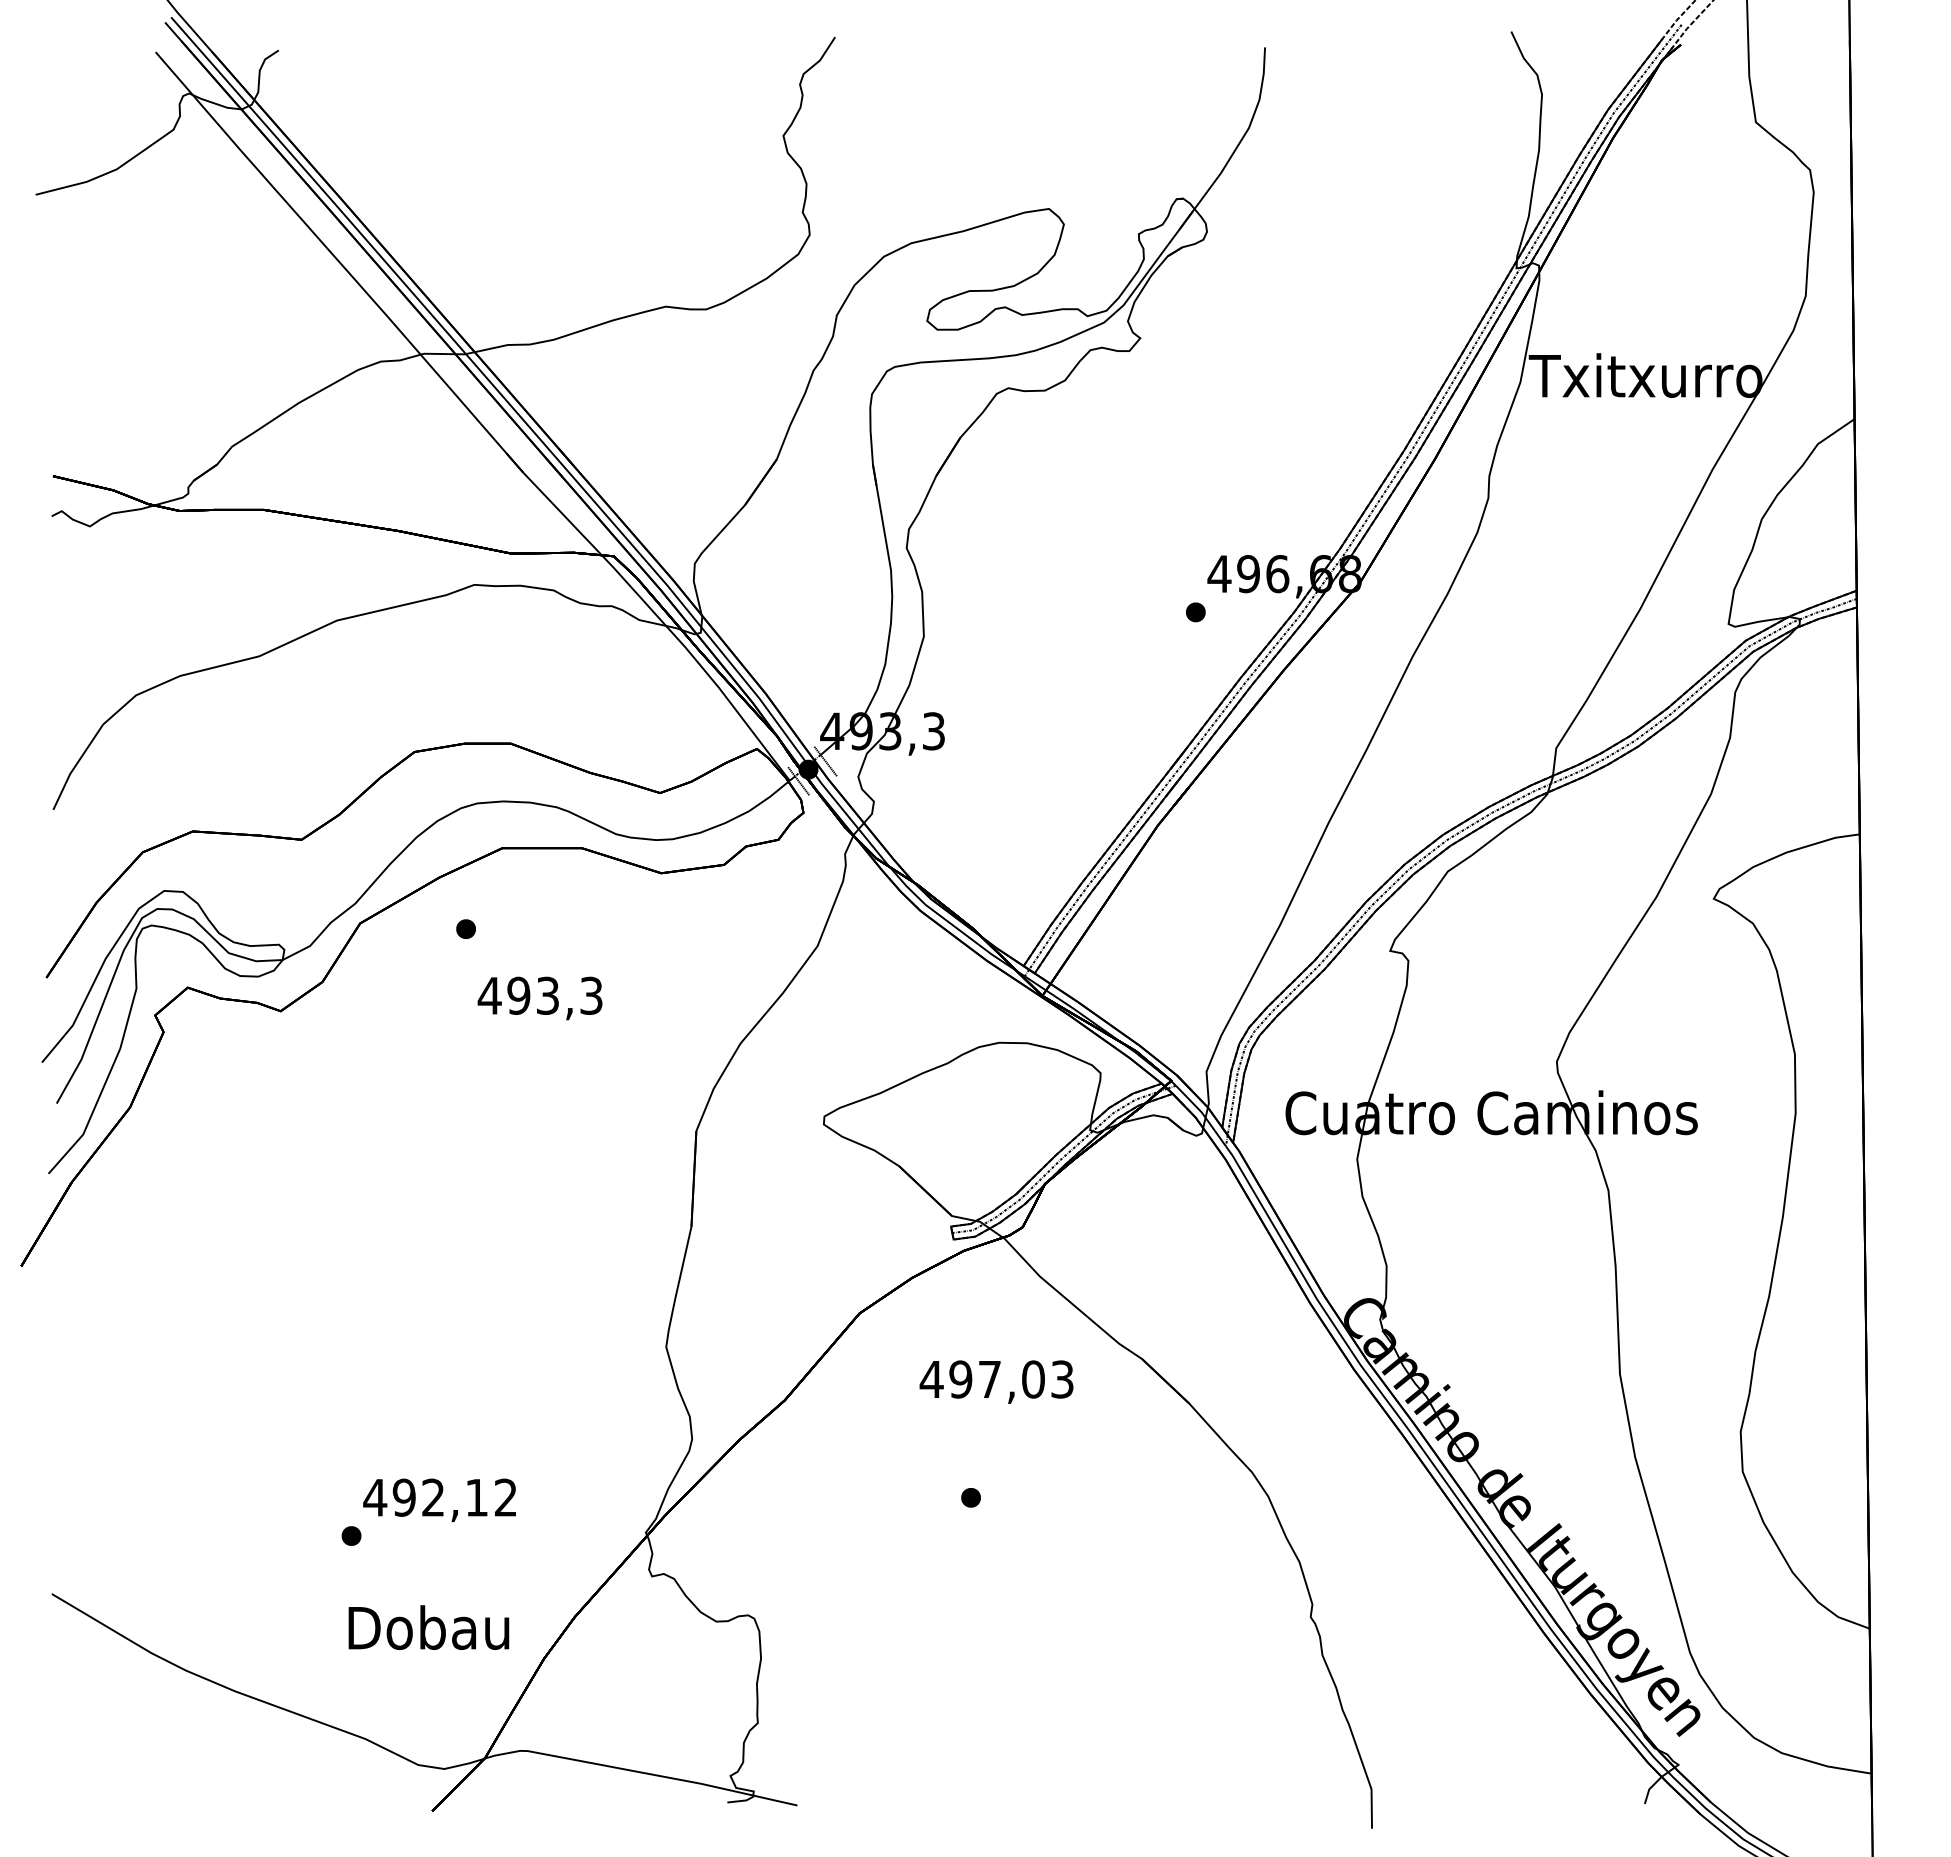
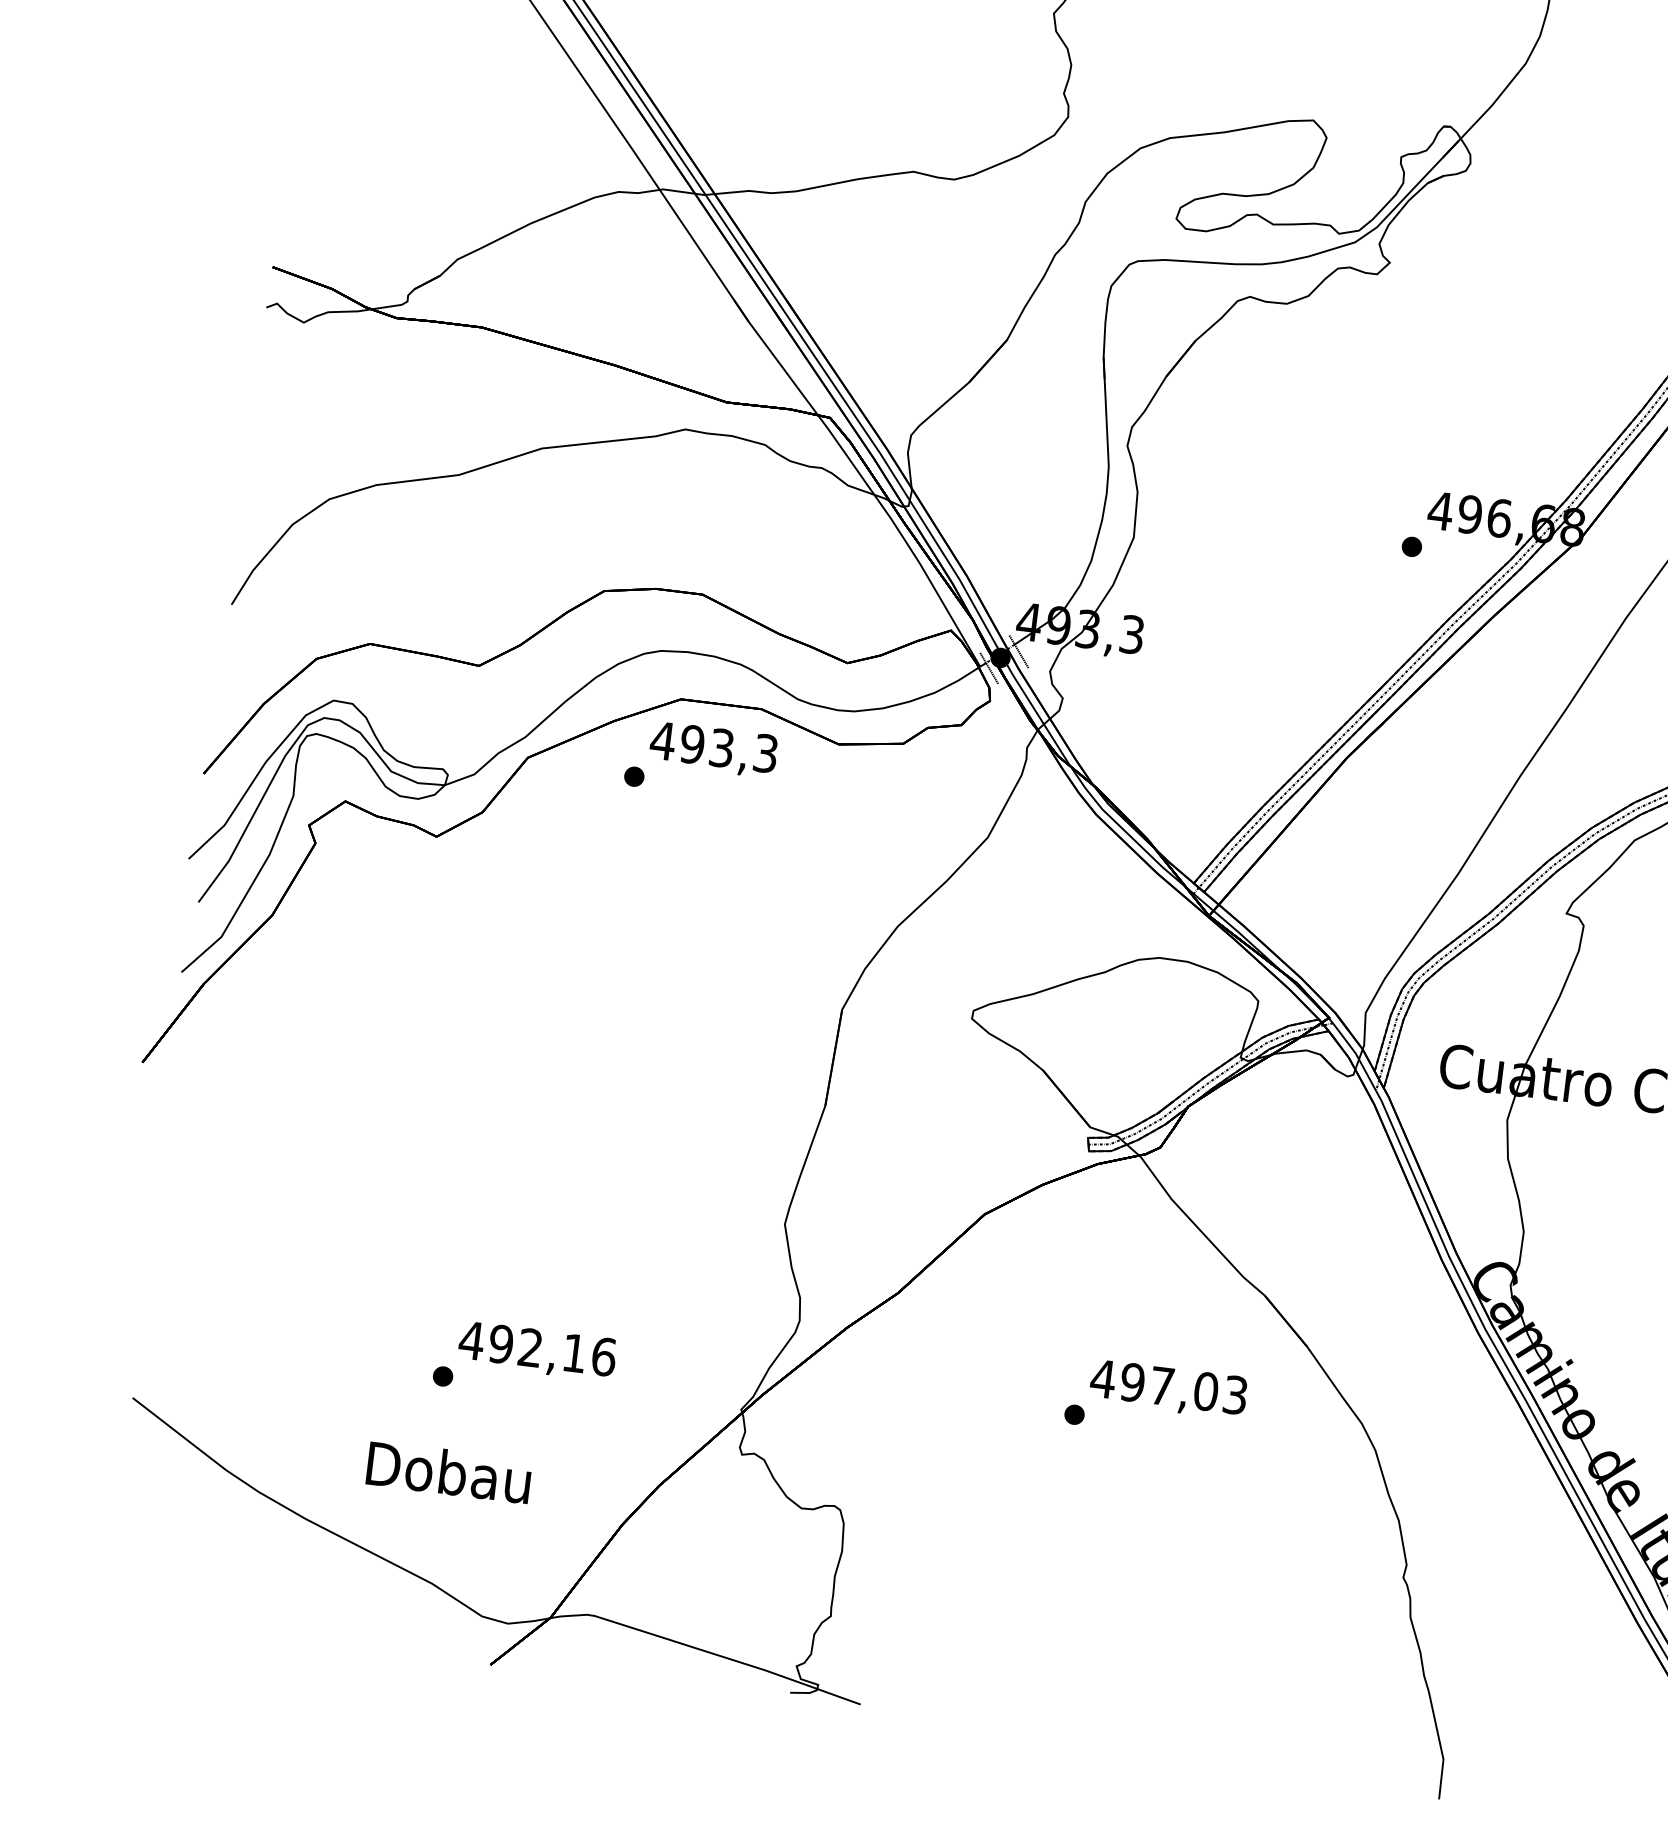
text: (539, 998) -> (713, 749), moved
text: (996, 1381) -> (1168, 1389), moved
text: (505, 1497) -> (603, 1356), 492,12 -> 492,16
text: (428, 1627) -> (448, 1472), moved

